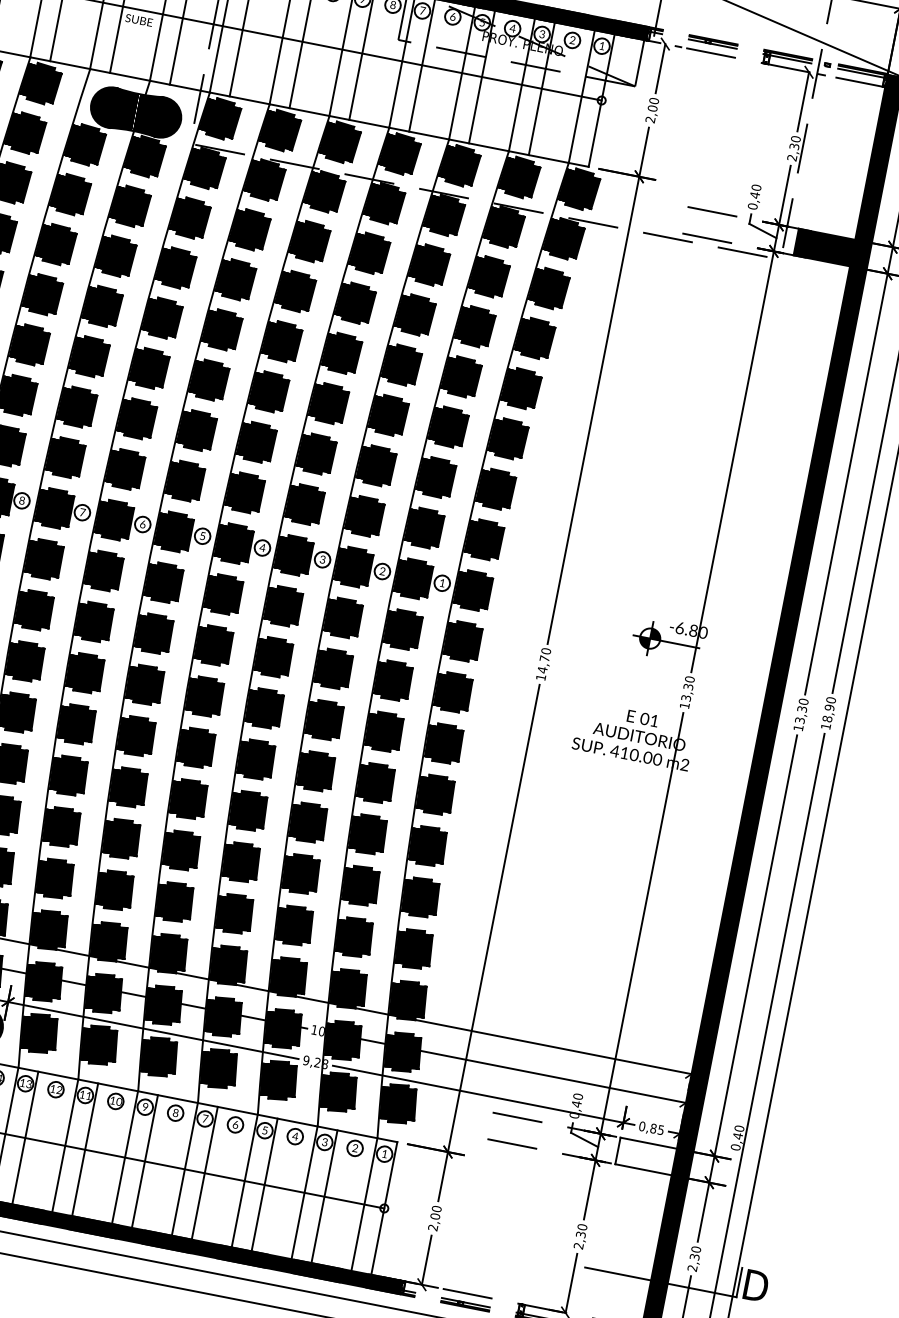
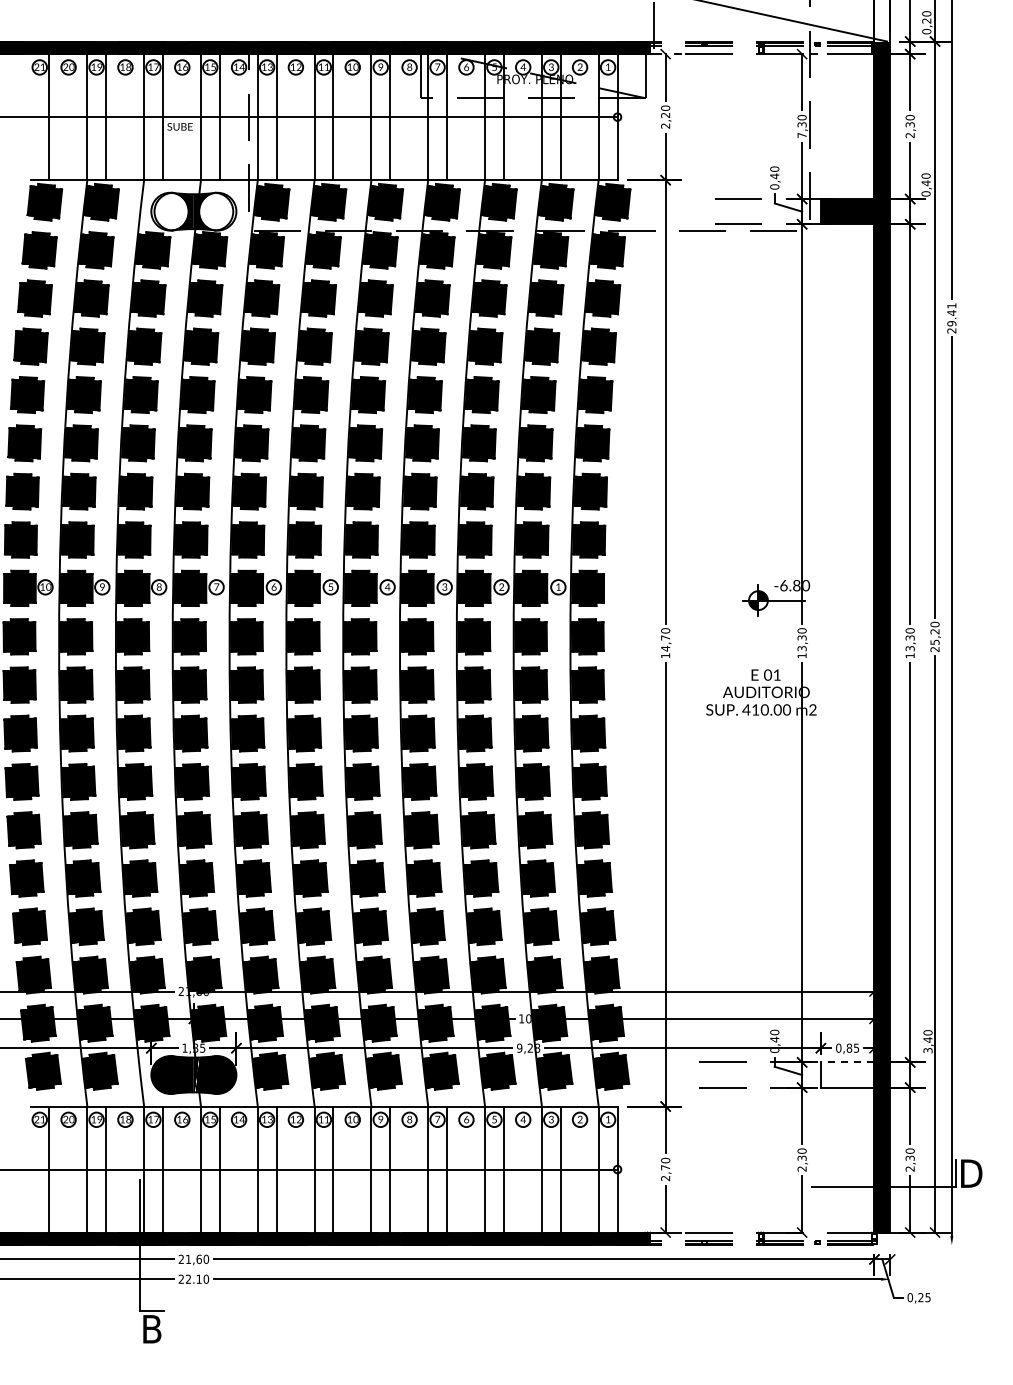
fill: (111, 107) -> (170, 211), removed
text: (652, 108) -> (665, 115), 2,00 -> 2,20
fill: (161, 117) -> (217, 211), removed
text: (791, 157) -> (801, 135), 2,30 -> 7,30
text: (827, 716) -> (934, 640), 18,90 -> 25,20
line: (648, 1143) -> (847, 1062), solid -> dashed
text: (735, 1147) -> (927, 1050), 0,40 -> 3,40
text: (435, 1216) -> (665, 1167), 2,00 -> 2,70

